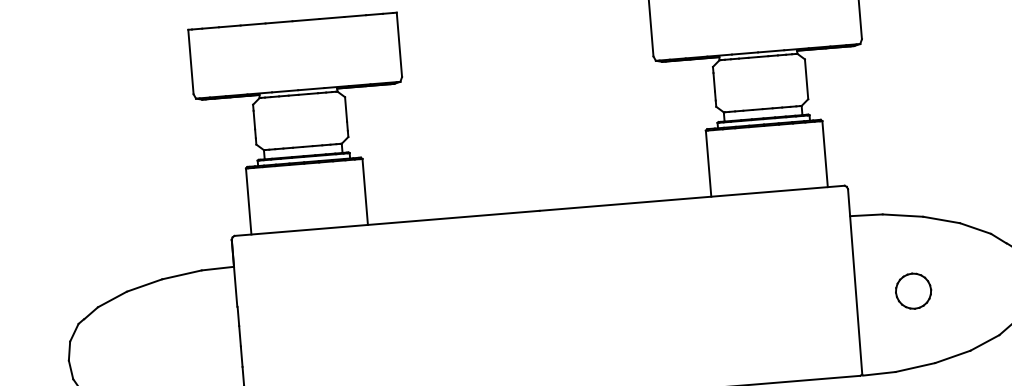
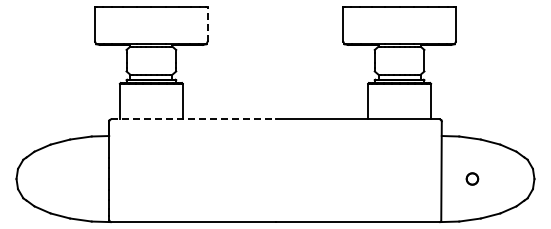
line: (399, 43) -> (207, 23), solid -> dashed
line: (387, 223) -> (193, 119), solid -> dashed
part: (913, 290) -> (472, 178), size x0.6

